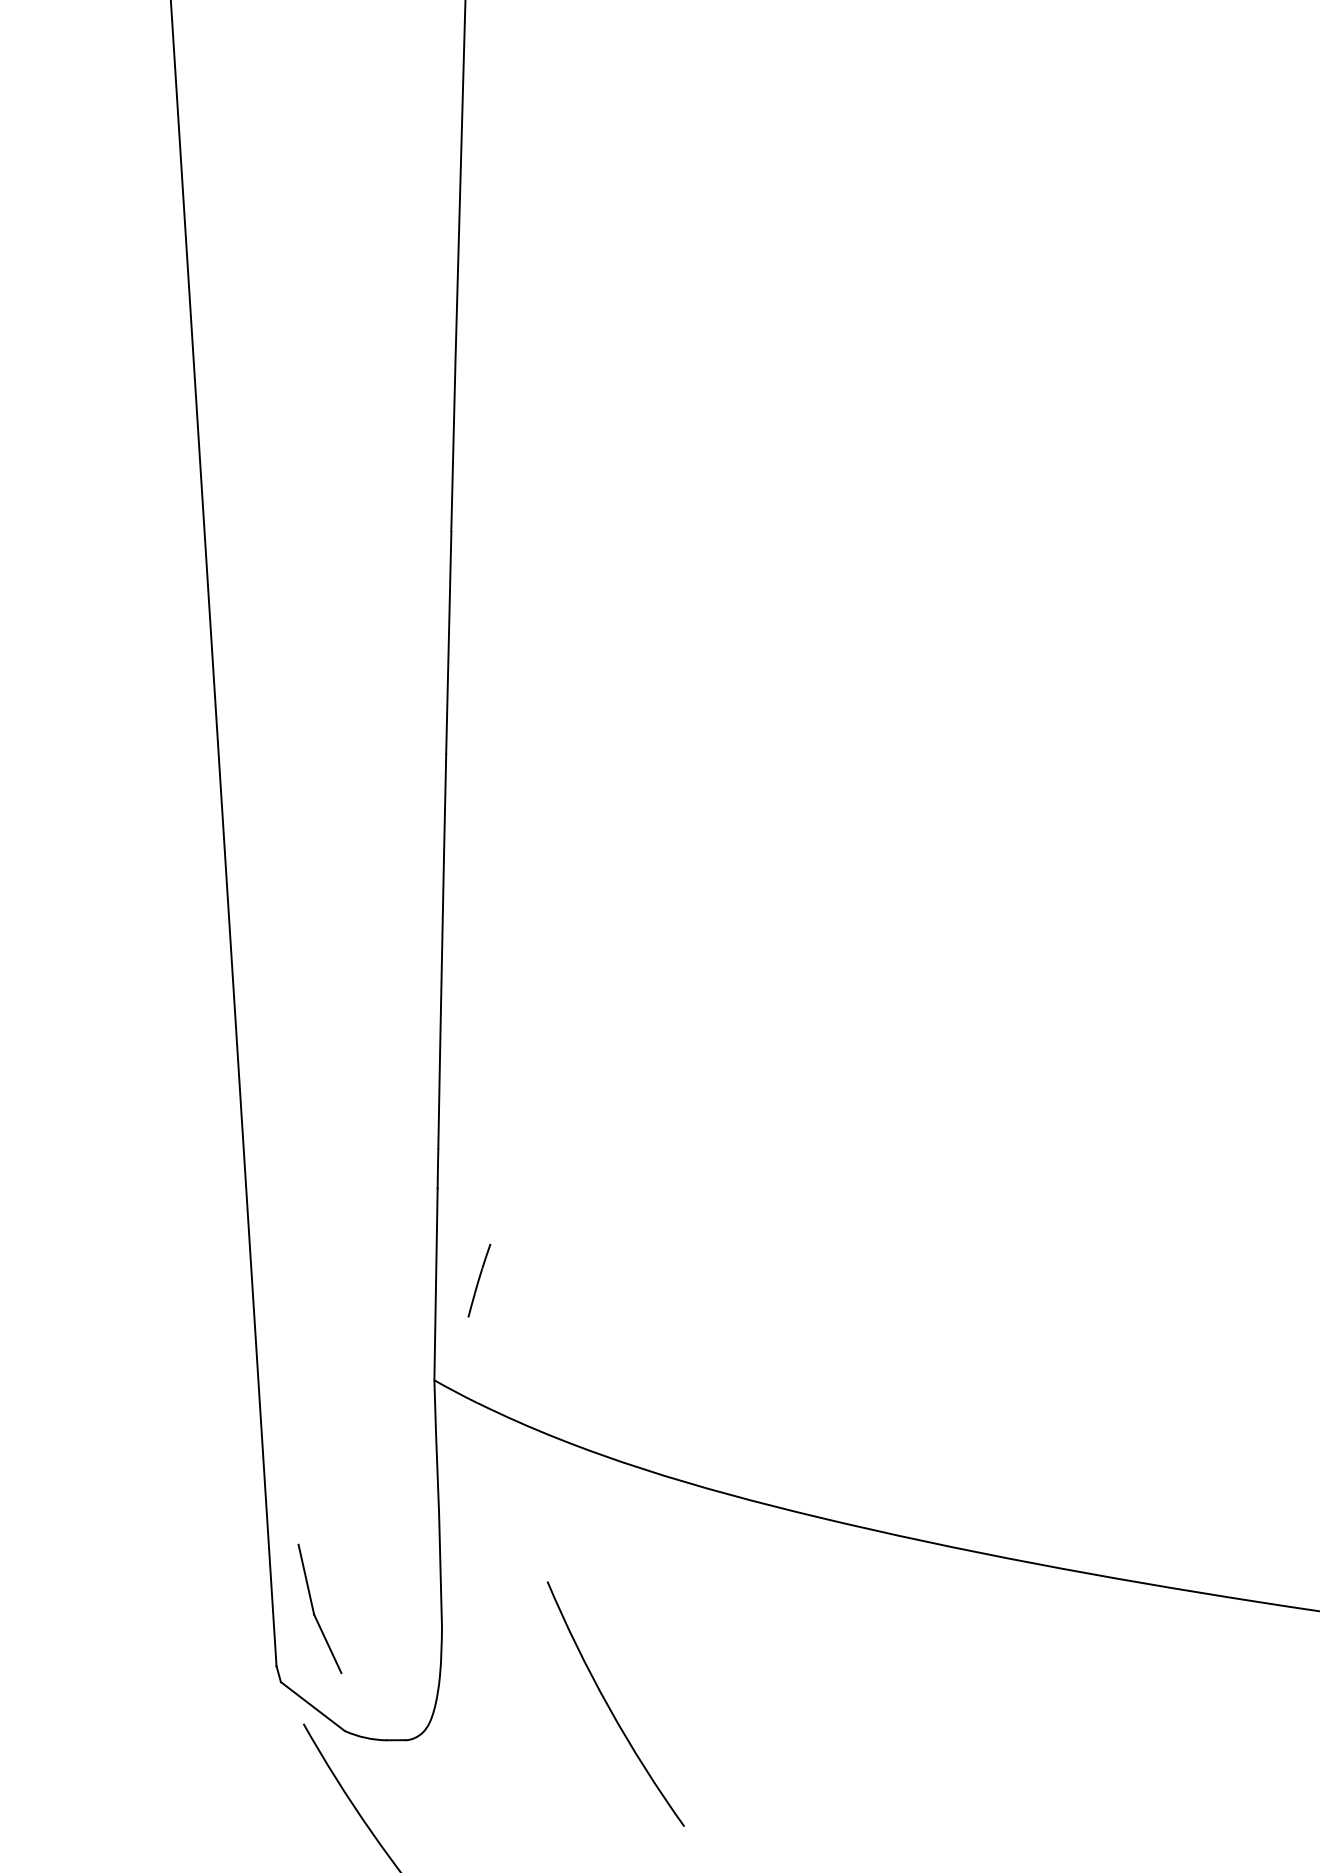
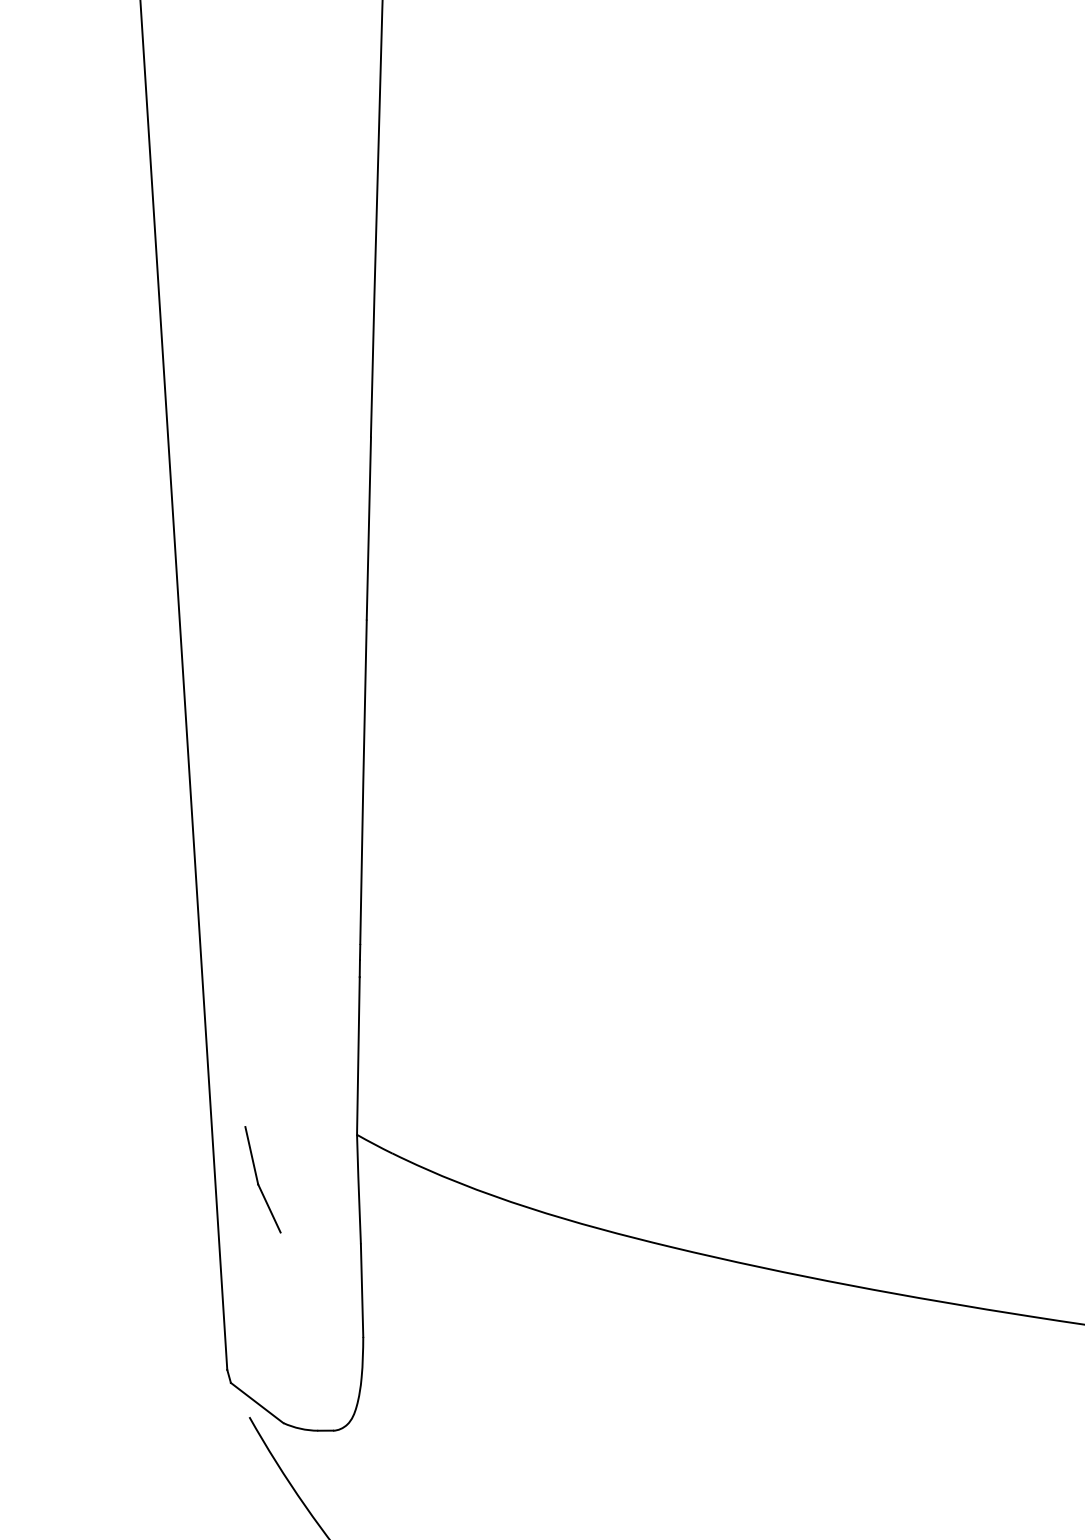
line: (478, 1280) -> (393, 1052), removed
part: (319, 1608) -> (262, 1179), moved
arc: (611, 1708) -> (502, 1404), removed

